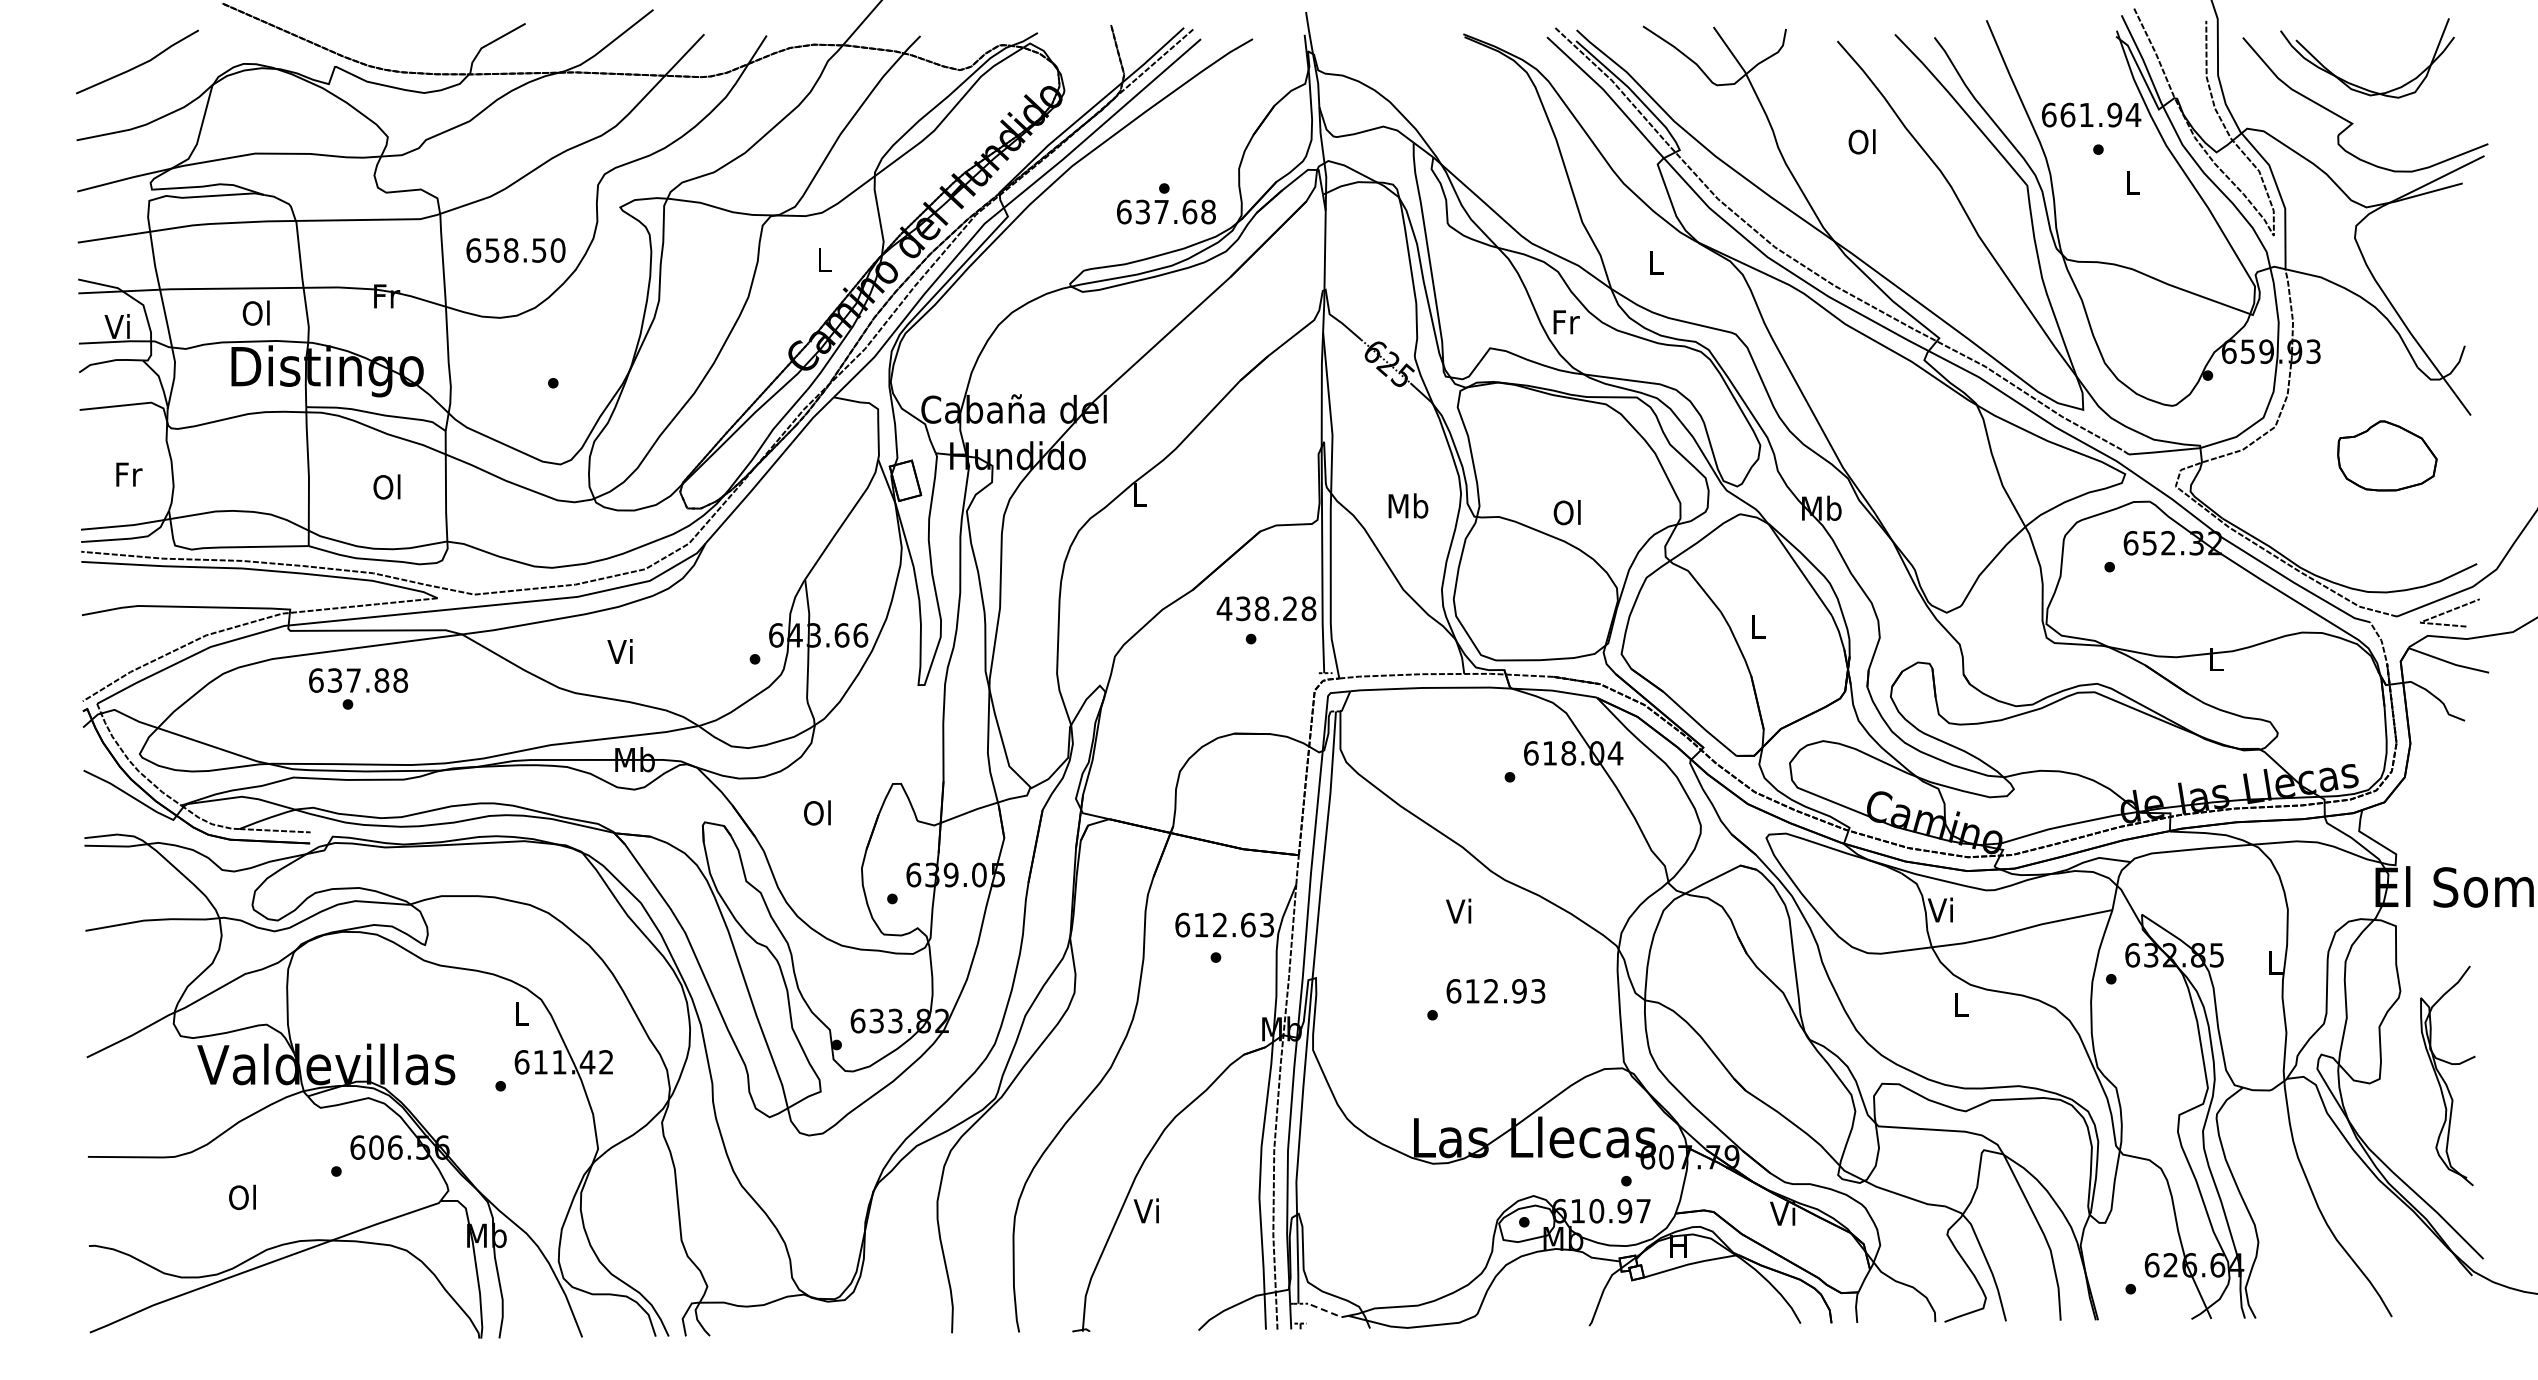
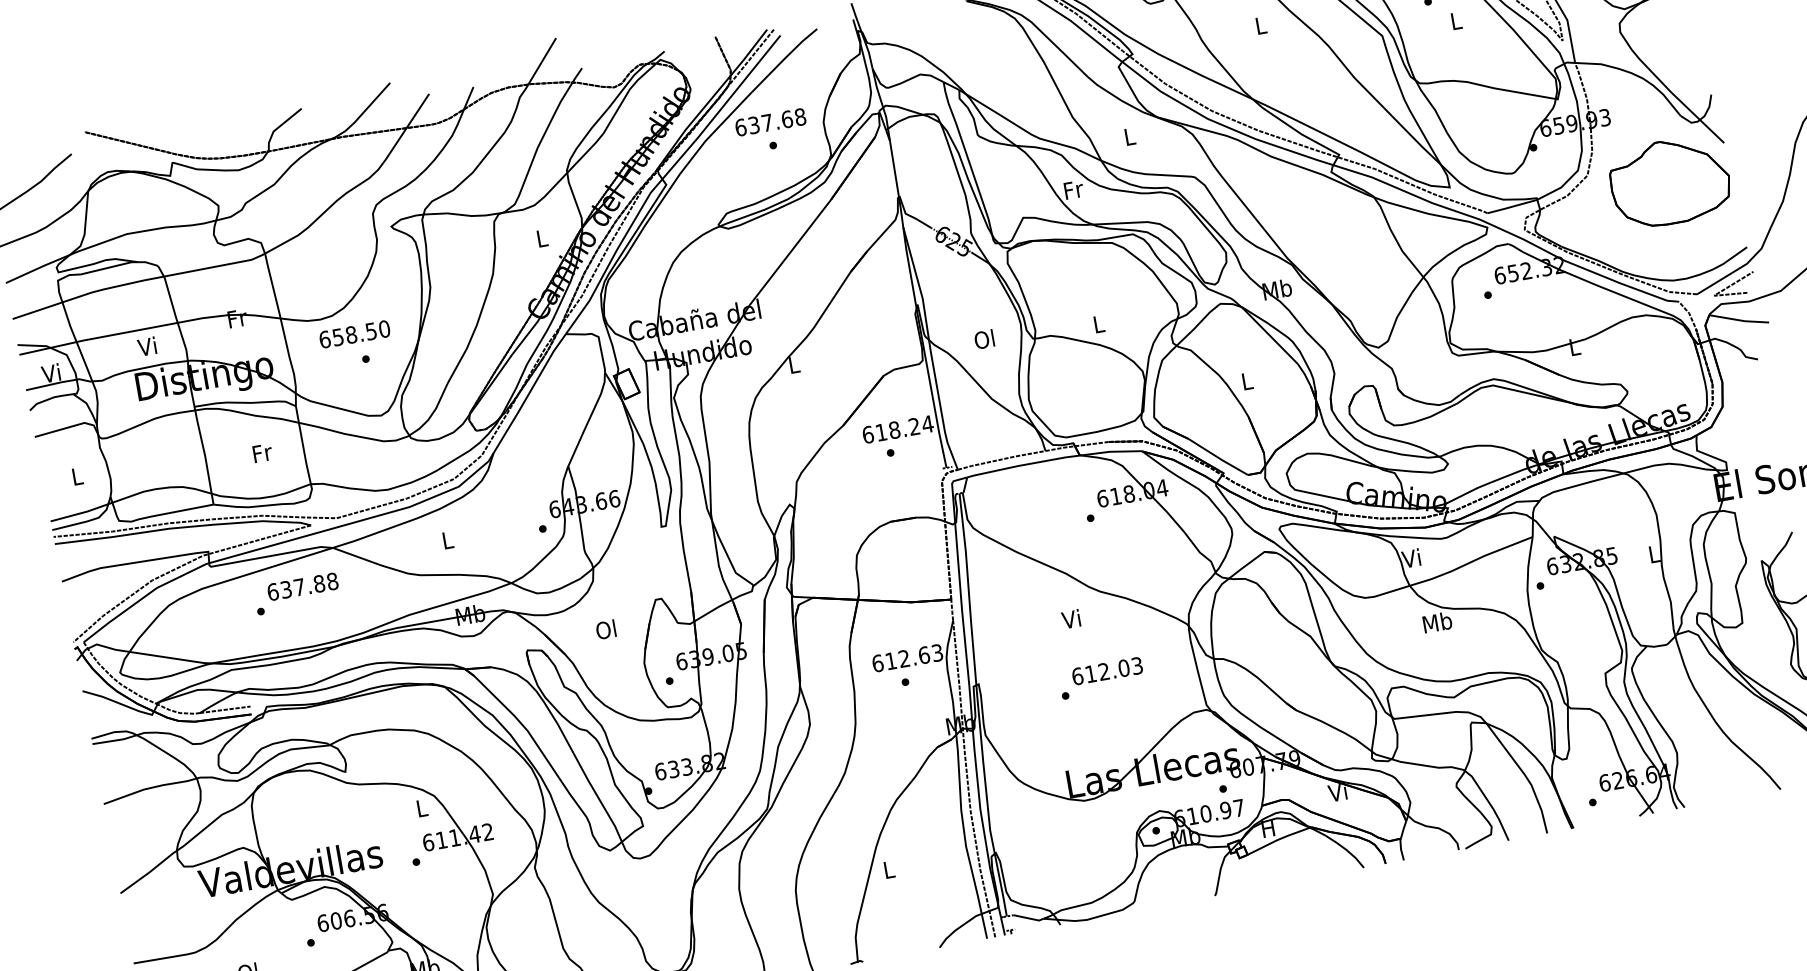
text: (1861, 141) -> (1259, 25), Ol -> L
text: (1166, 211) -> (770, 121), moved
text: (515, 250) -> (354, 334), moved
text: (255, 312) -> (146, 346), Ol -> Vi
part: (2387, 455) -> (1670, 181), size x1.67
text: (129, 474) -> (78, 476), Fr -> L
text: (387, 486) -> (261, 452), Ol -> Fr
text: (1408, 505) -> (985, 338), Mb -> Ol
text: (1566, 512) -> (1097, 324), Ol -> L
text: (1266, 608) -> (897, 429), 438.28 -> 618.24
text: (619, 651) -> (446, 540), Vi -> L
text: (358, 680) -> (302, 586), moved
text: (1519, 991) -> (1124, 668), 612.93 -> 612.03
text: (1960, 1003) -> (1437, 621), L -> Mb
text: (1145, 1210) -> (887, 869), Vi -> L
line: (1328, 1311) -> (1029, 918), dashed -> solid

